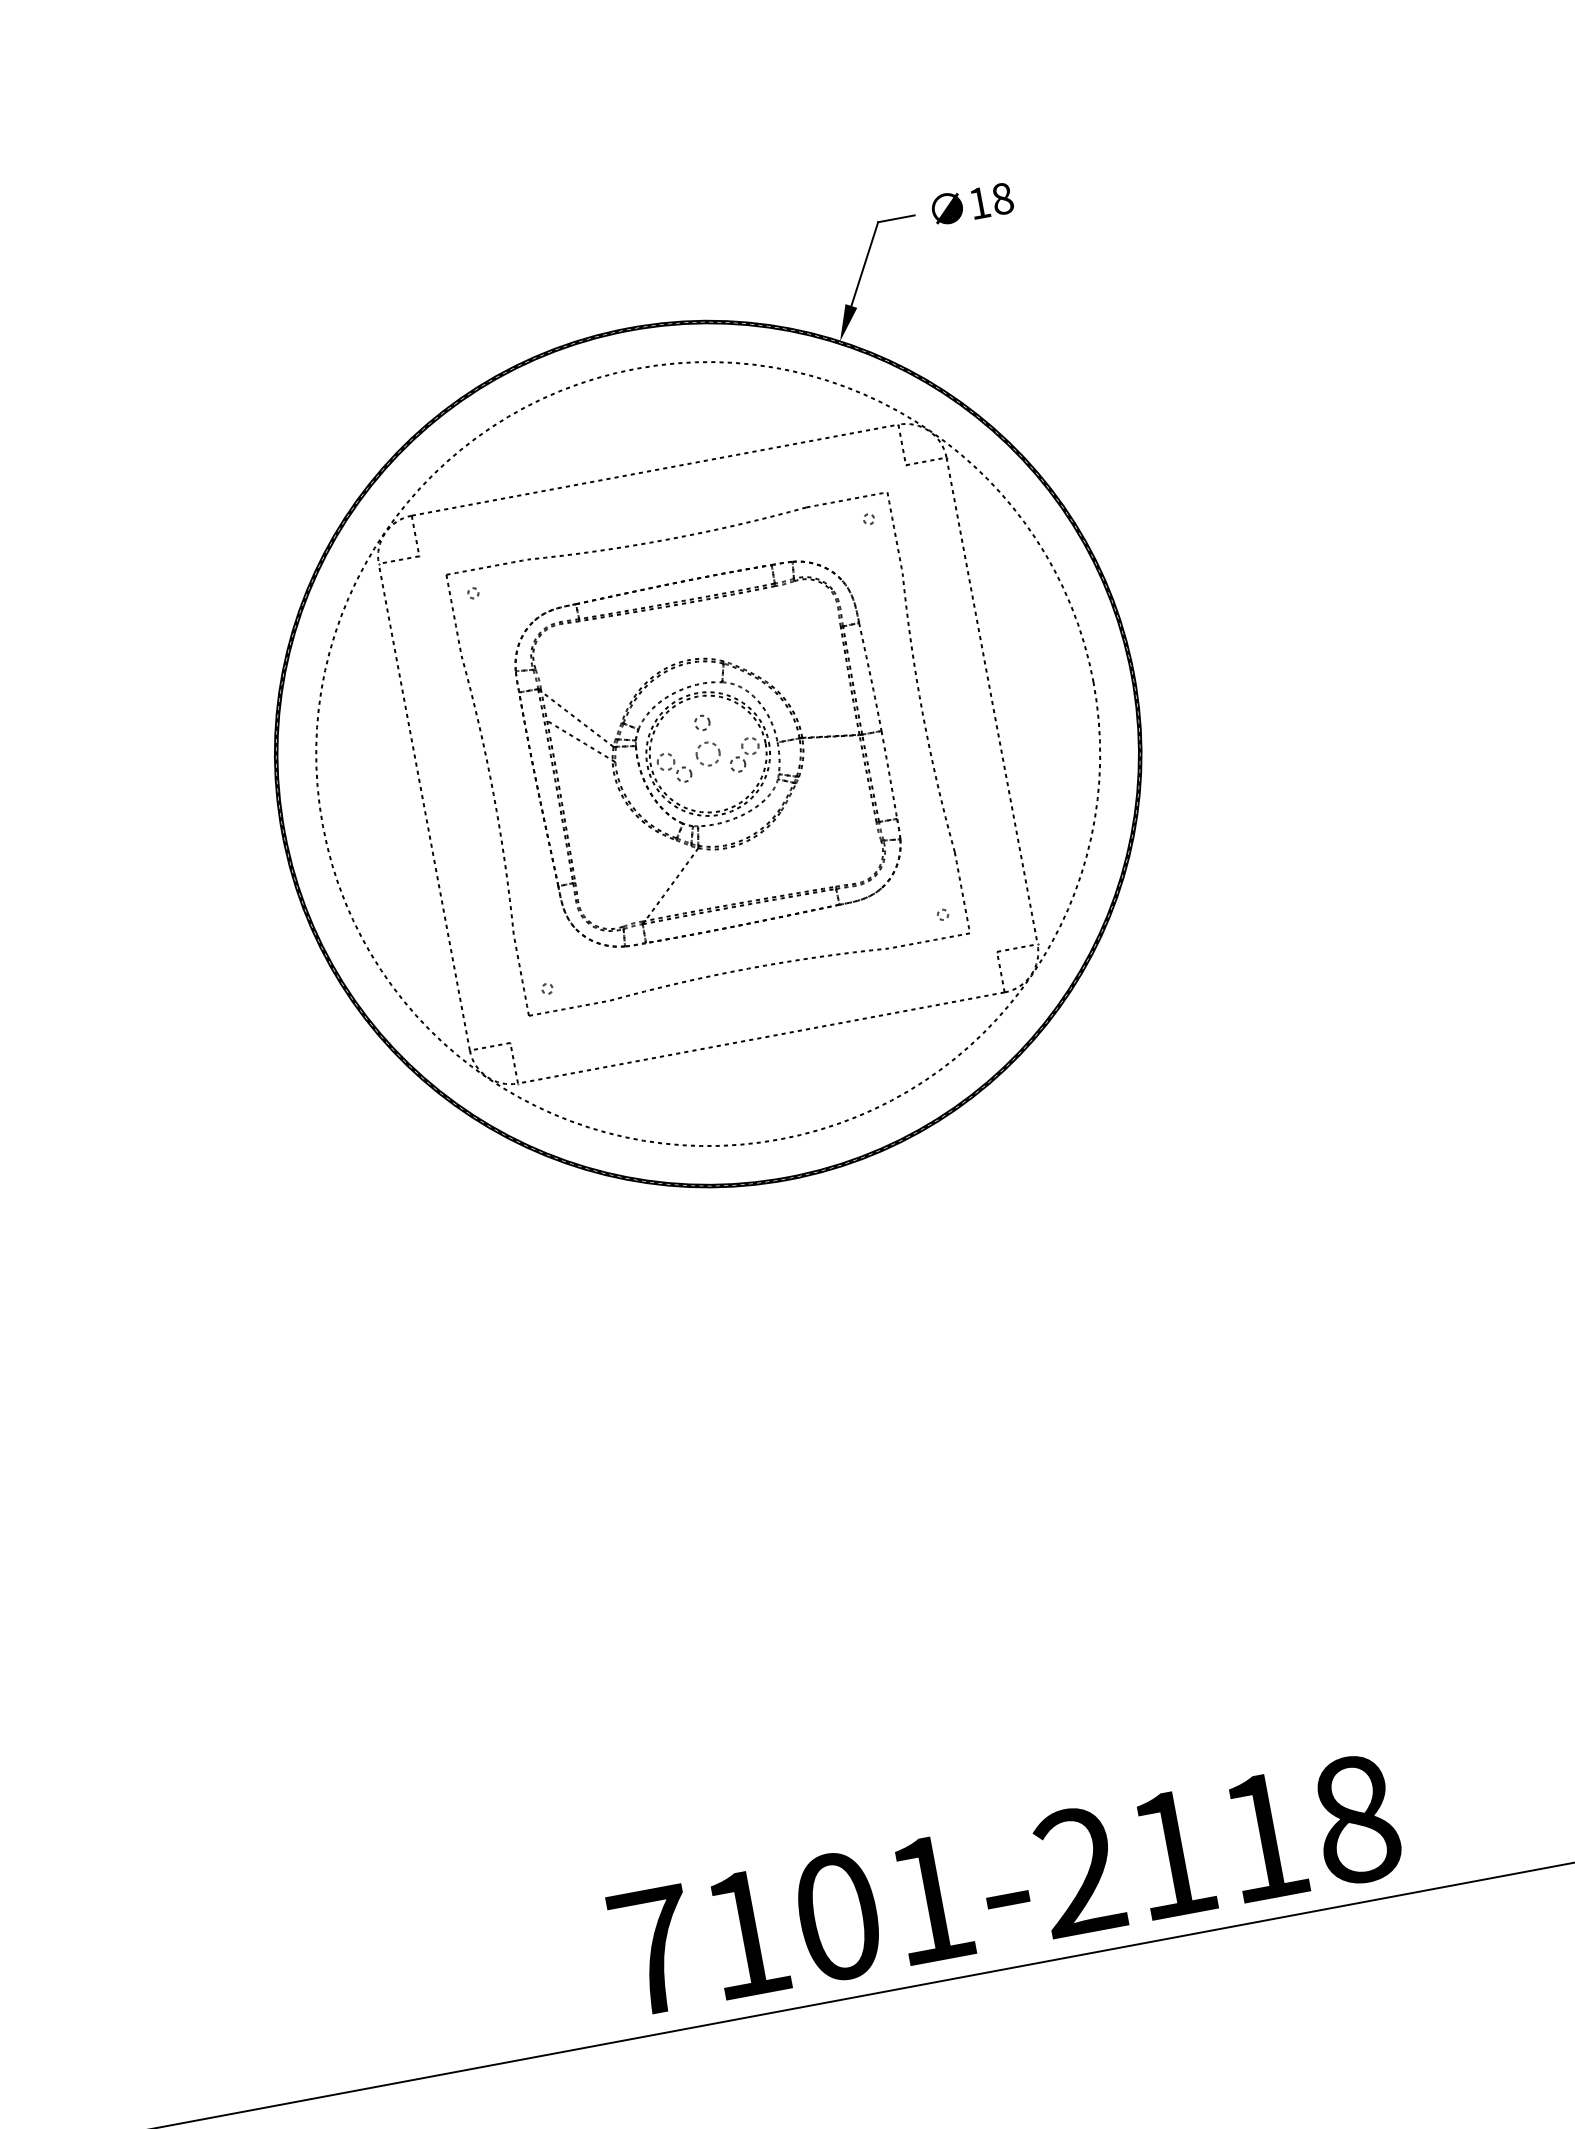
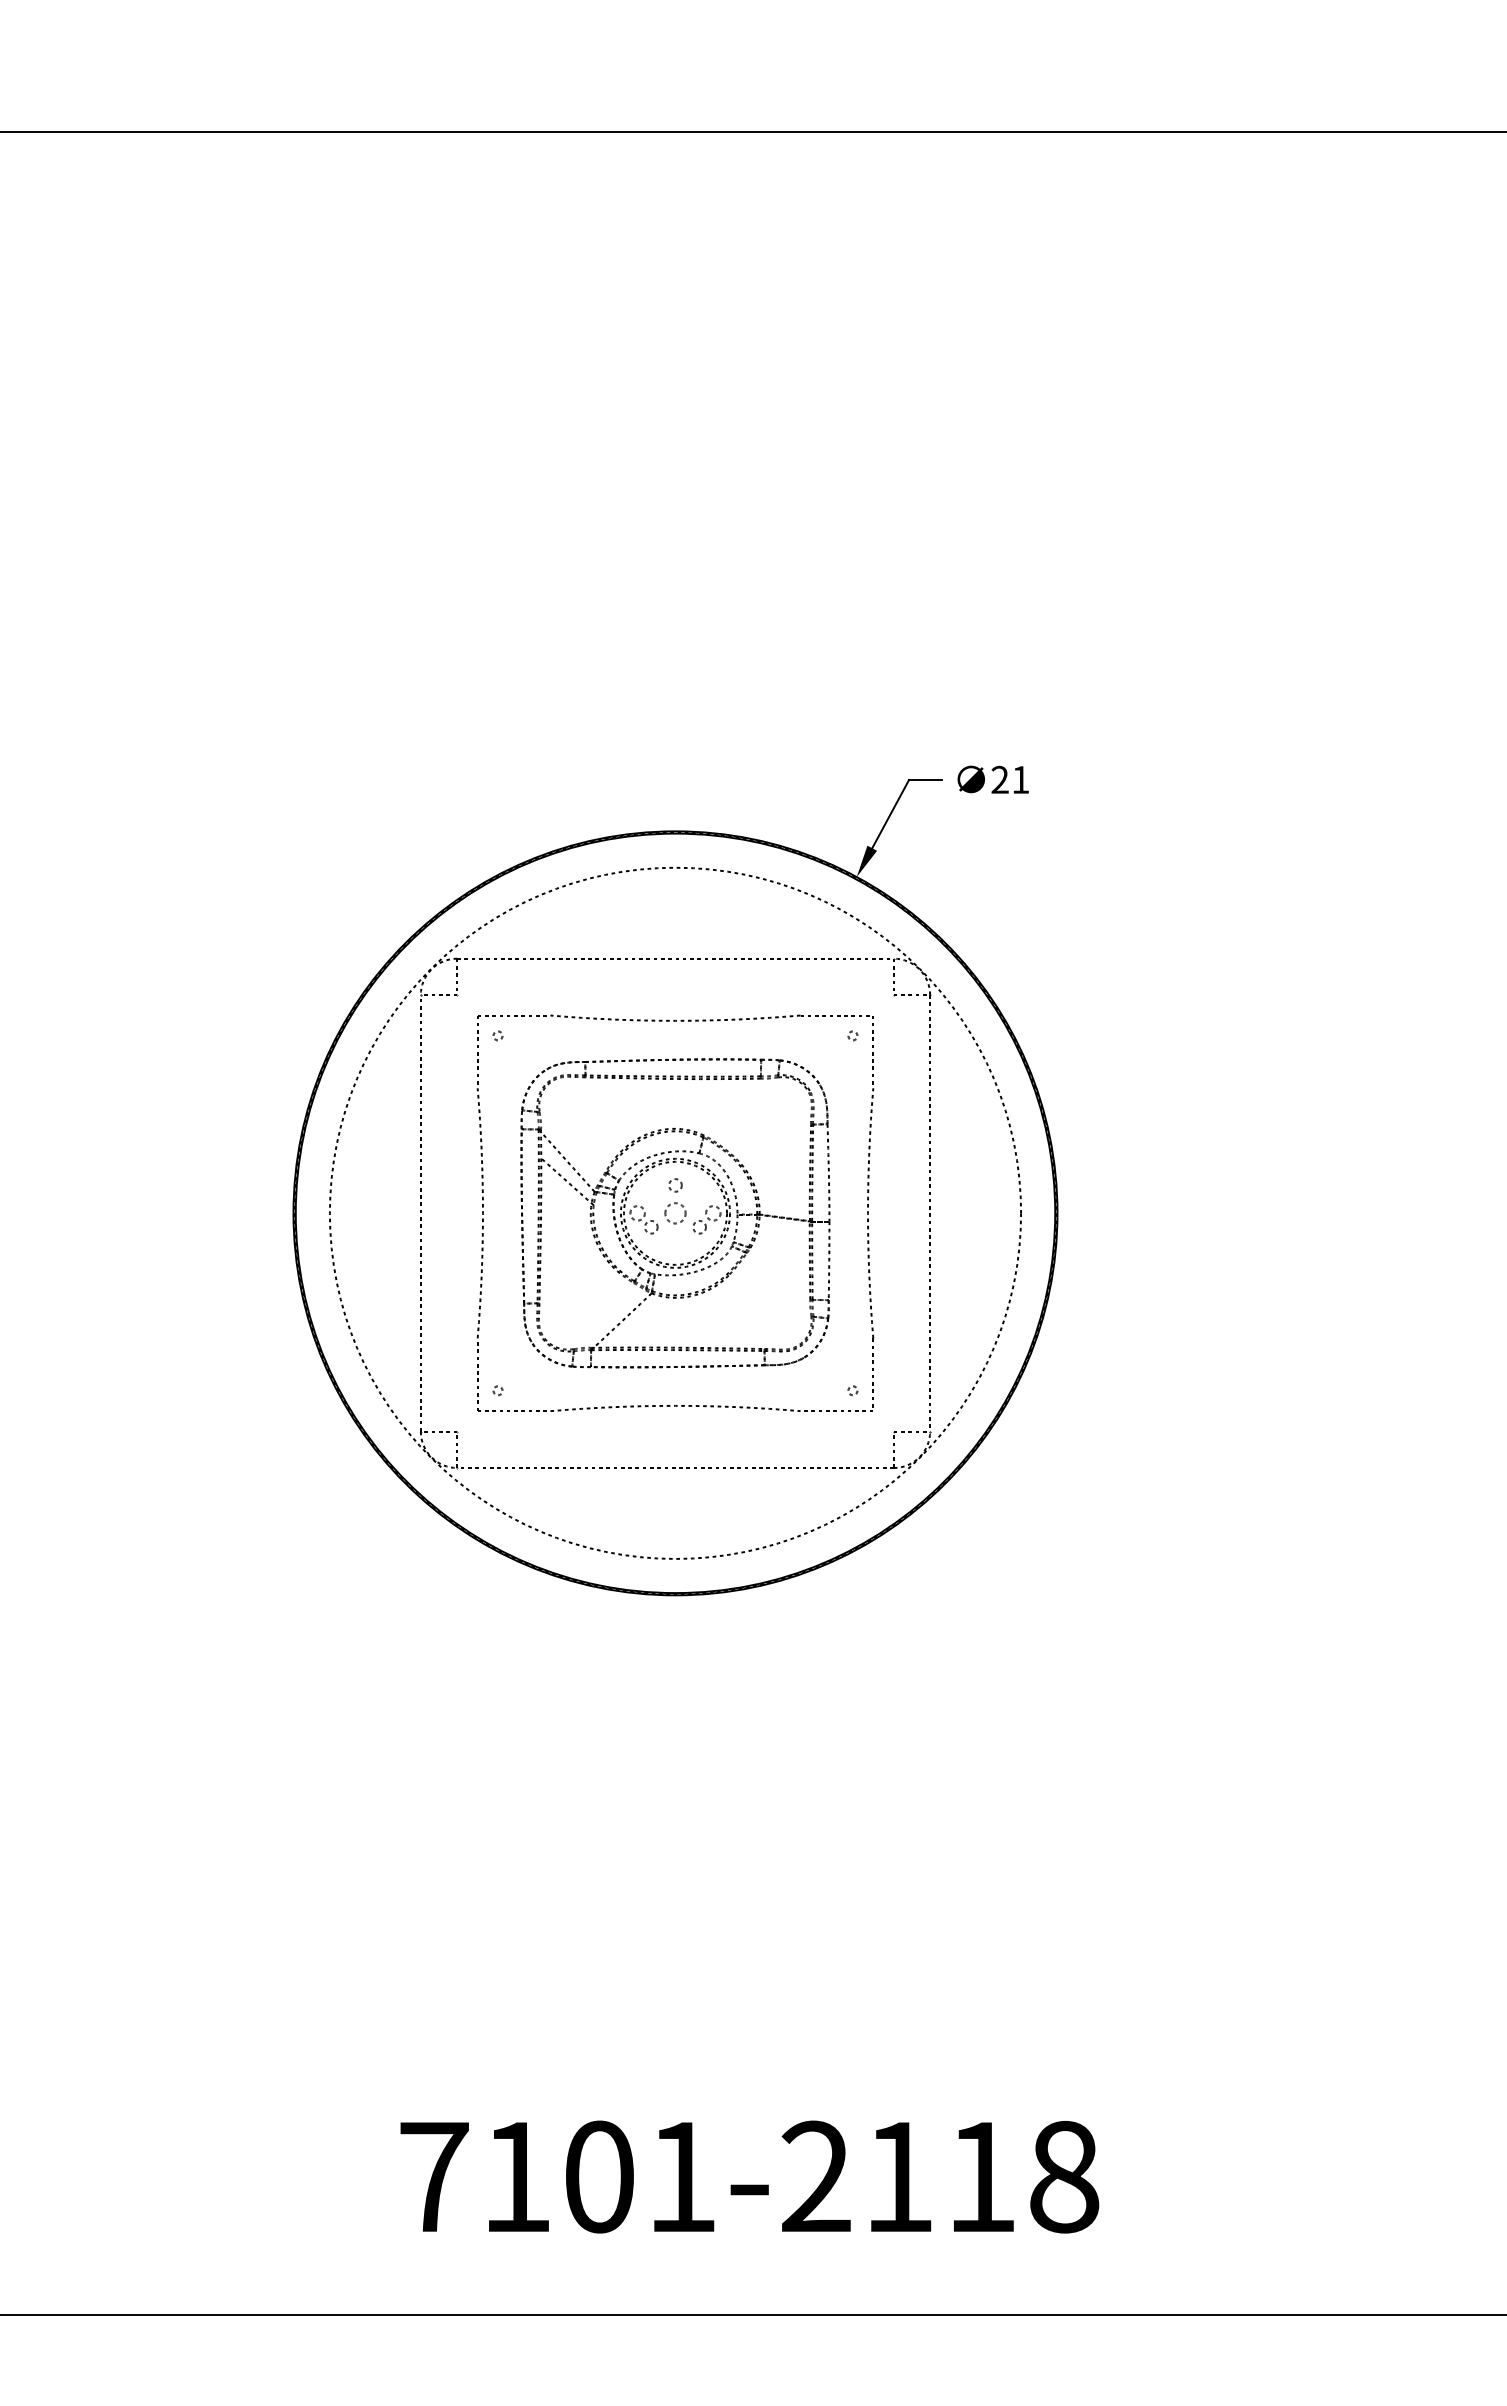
text: (991, 200) -> (1010, 779), 18 -> 21
text: (1005, 1884) -> (749, 2176), moved

